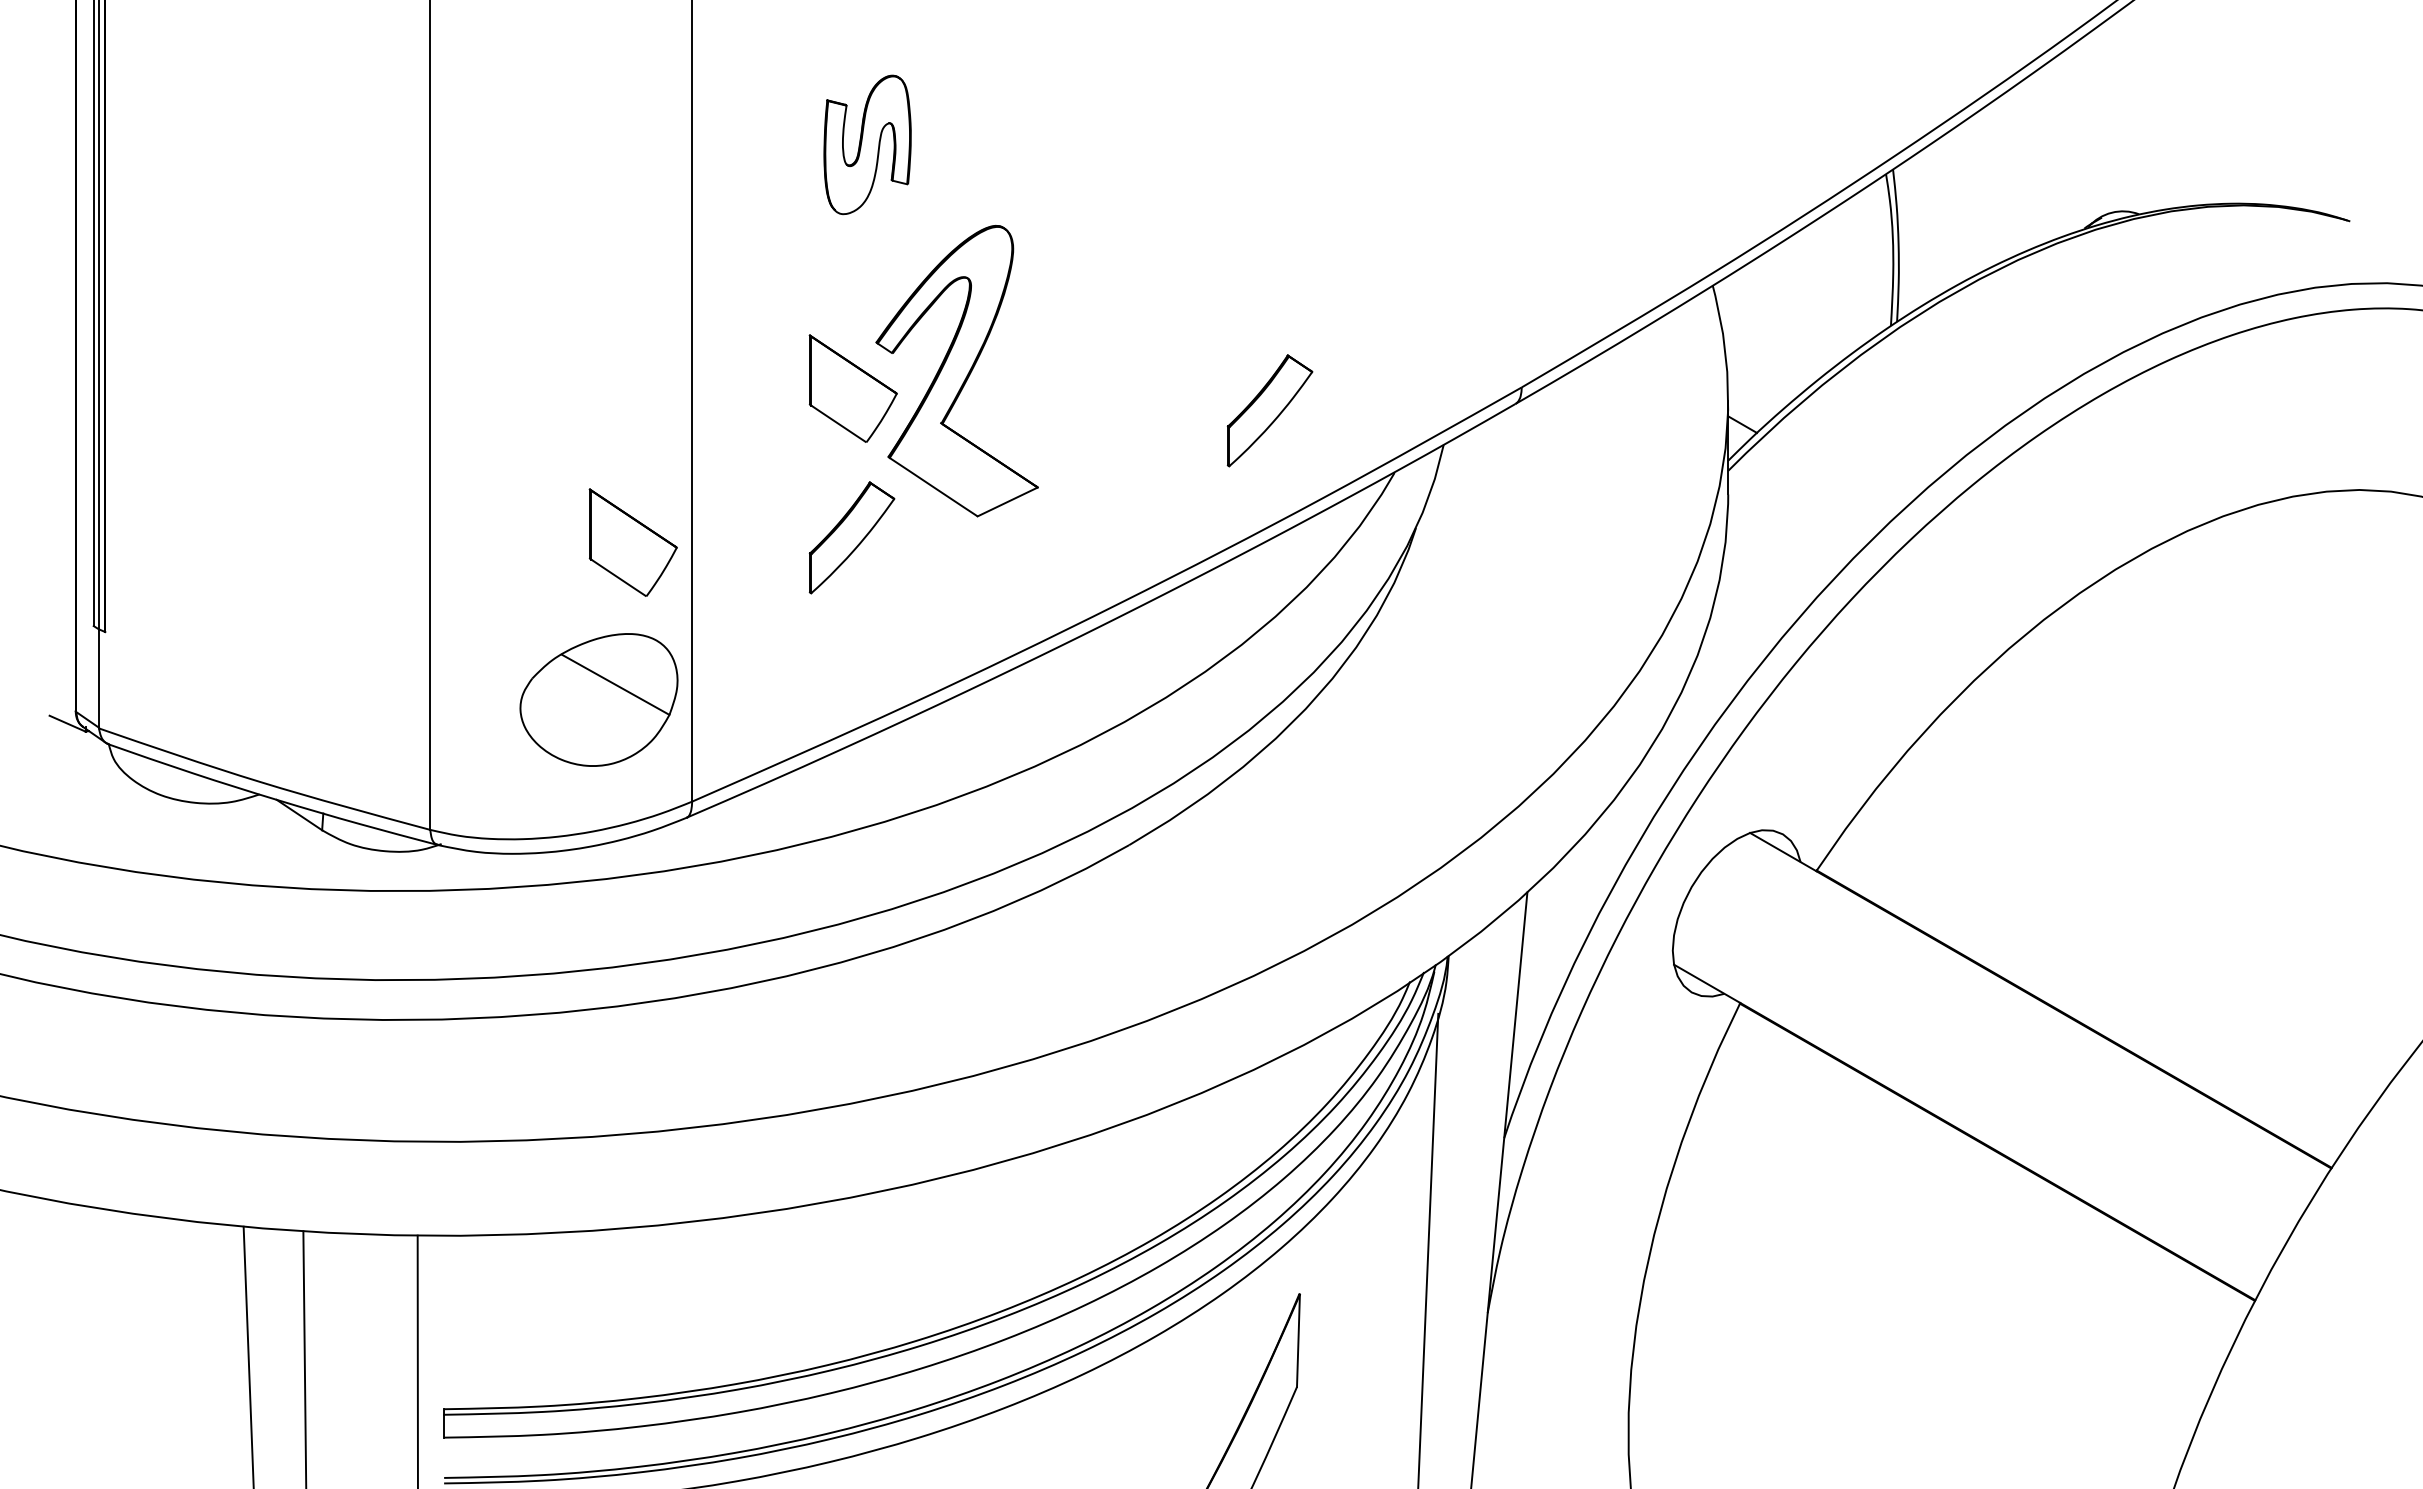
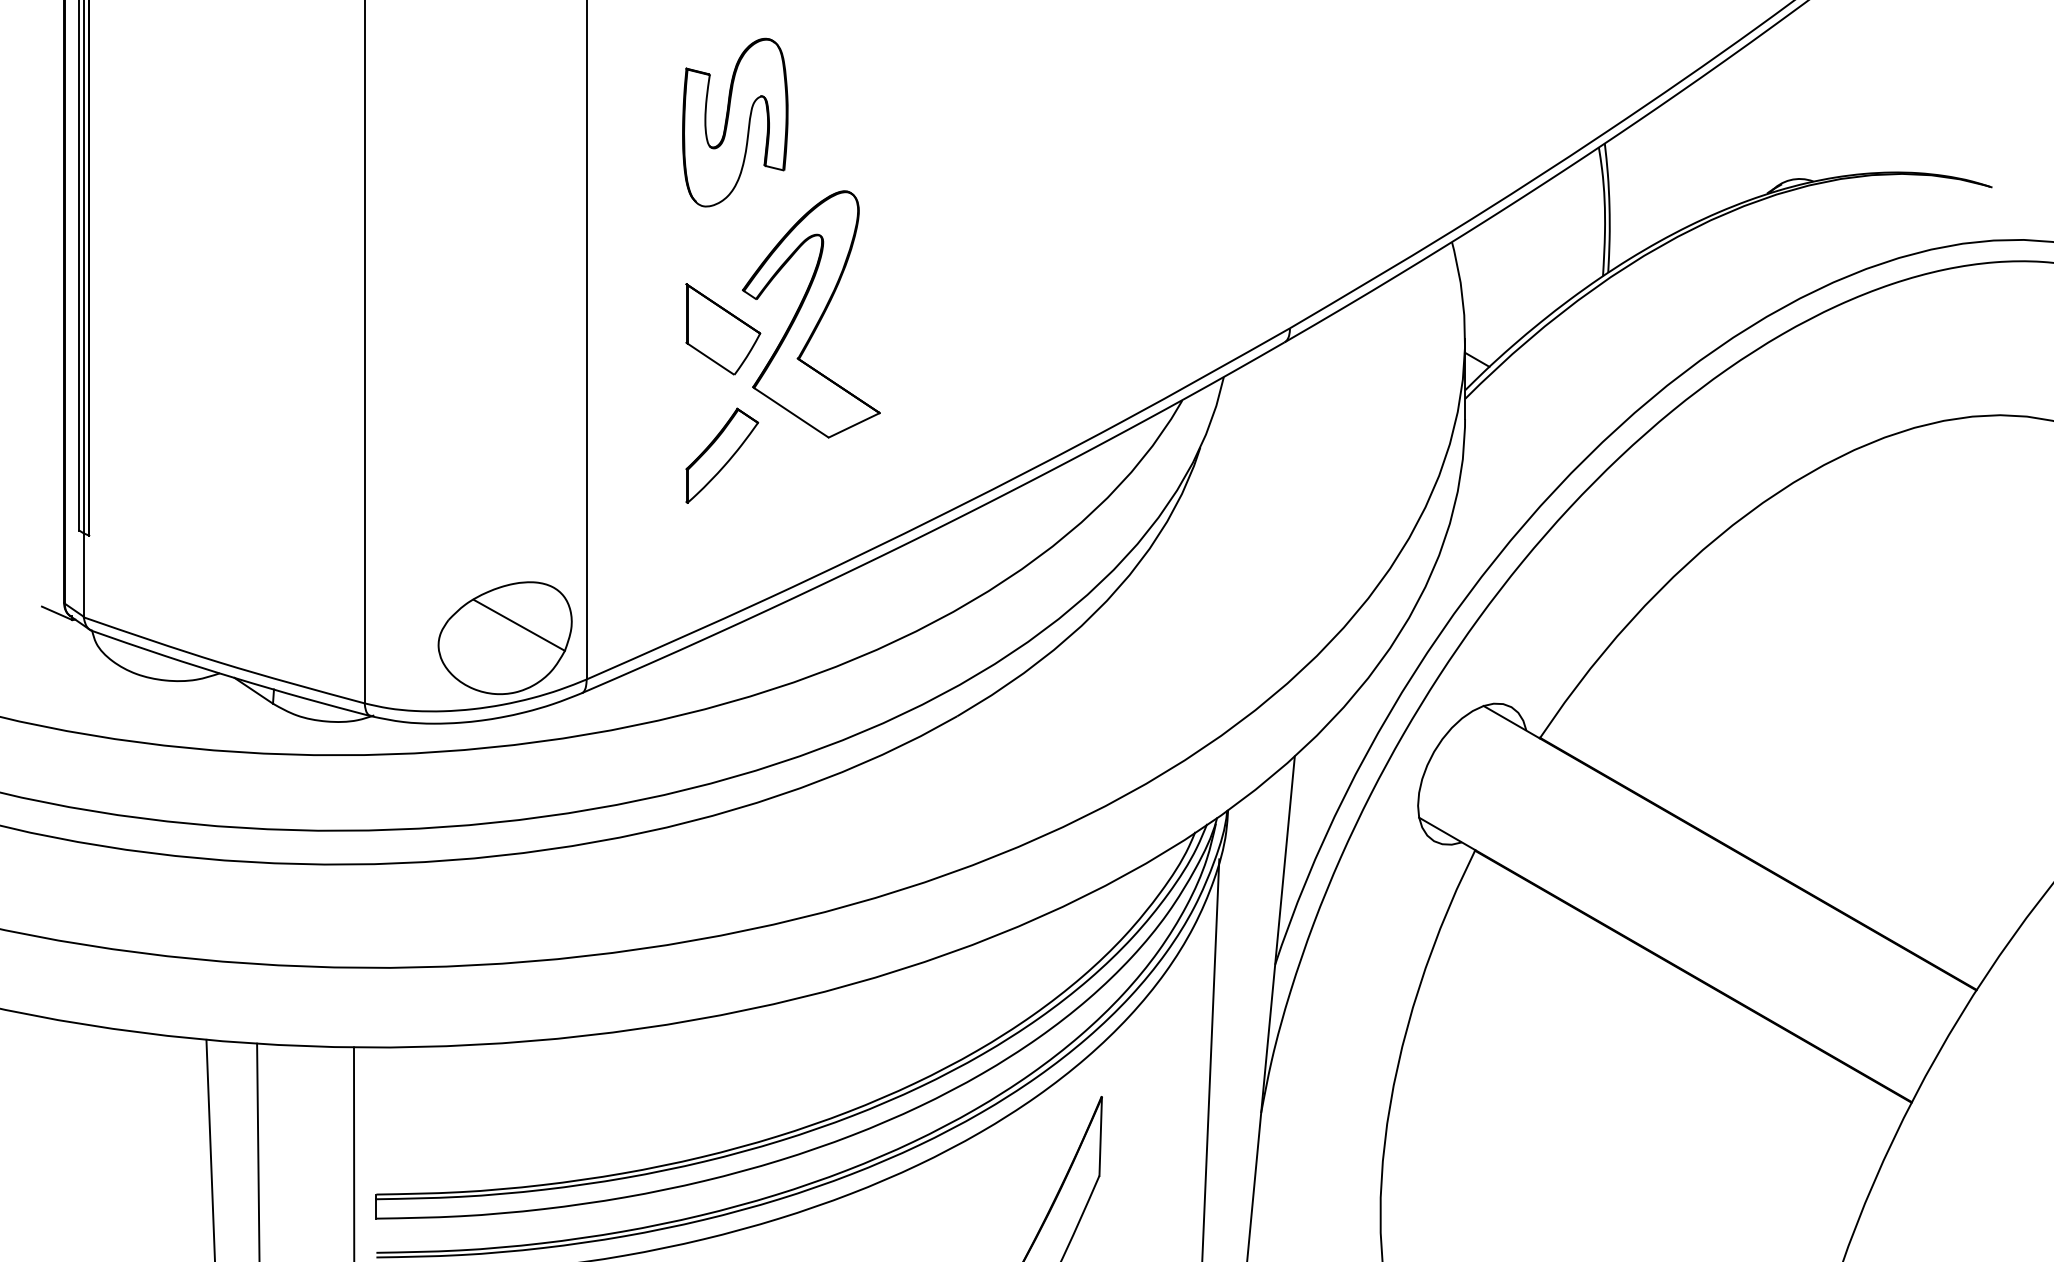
part: (867, 144) -> (735, 122), size x1.43
part: (1269, 410) -> (1076, 347), removed
part: (632, 542) -> (536, 459), removed
part: (598, 699) -> (504, 637), moved

